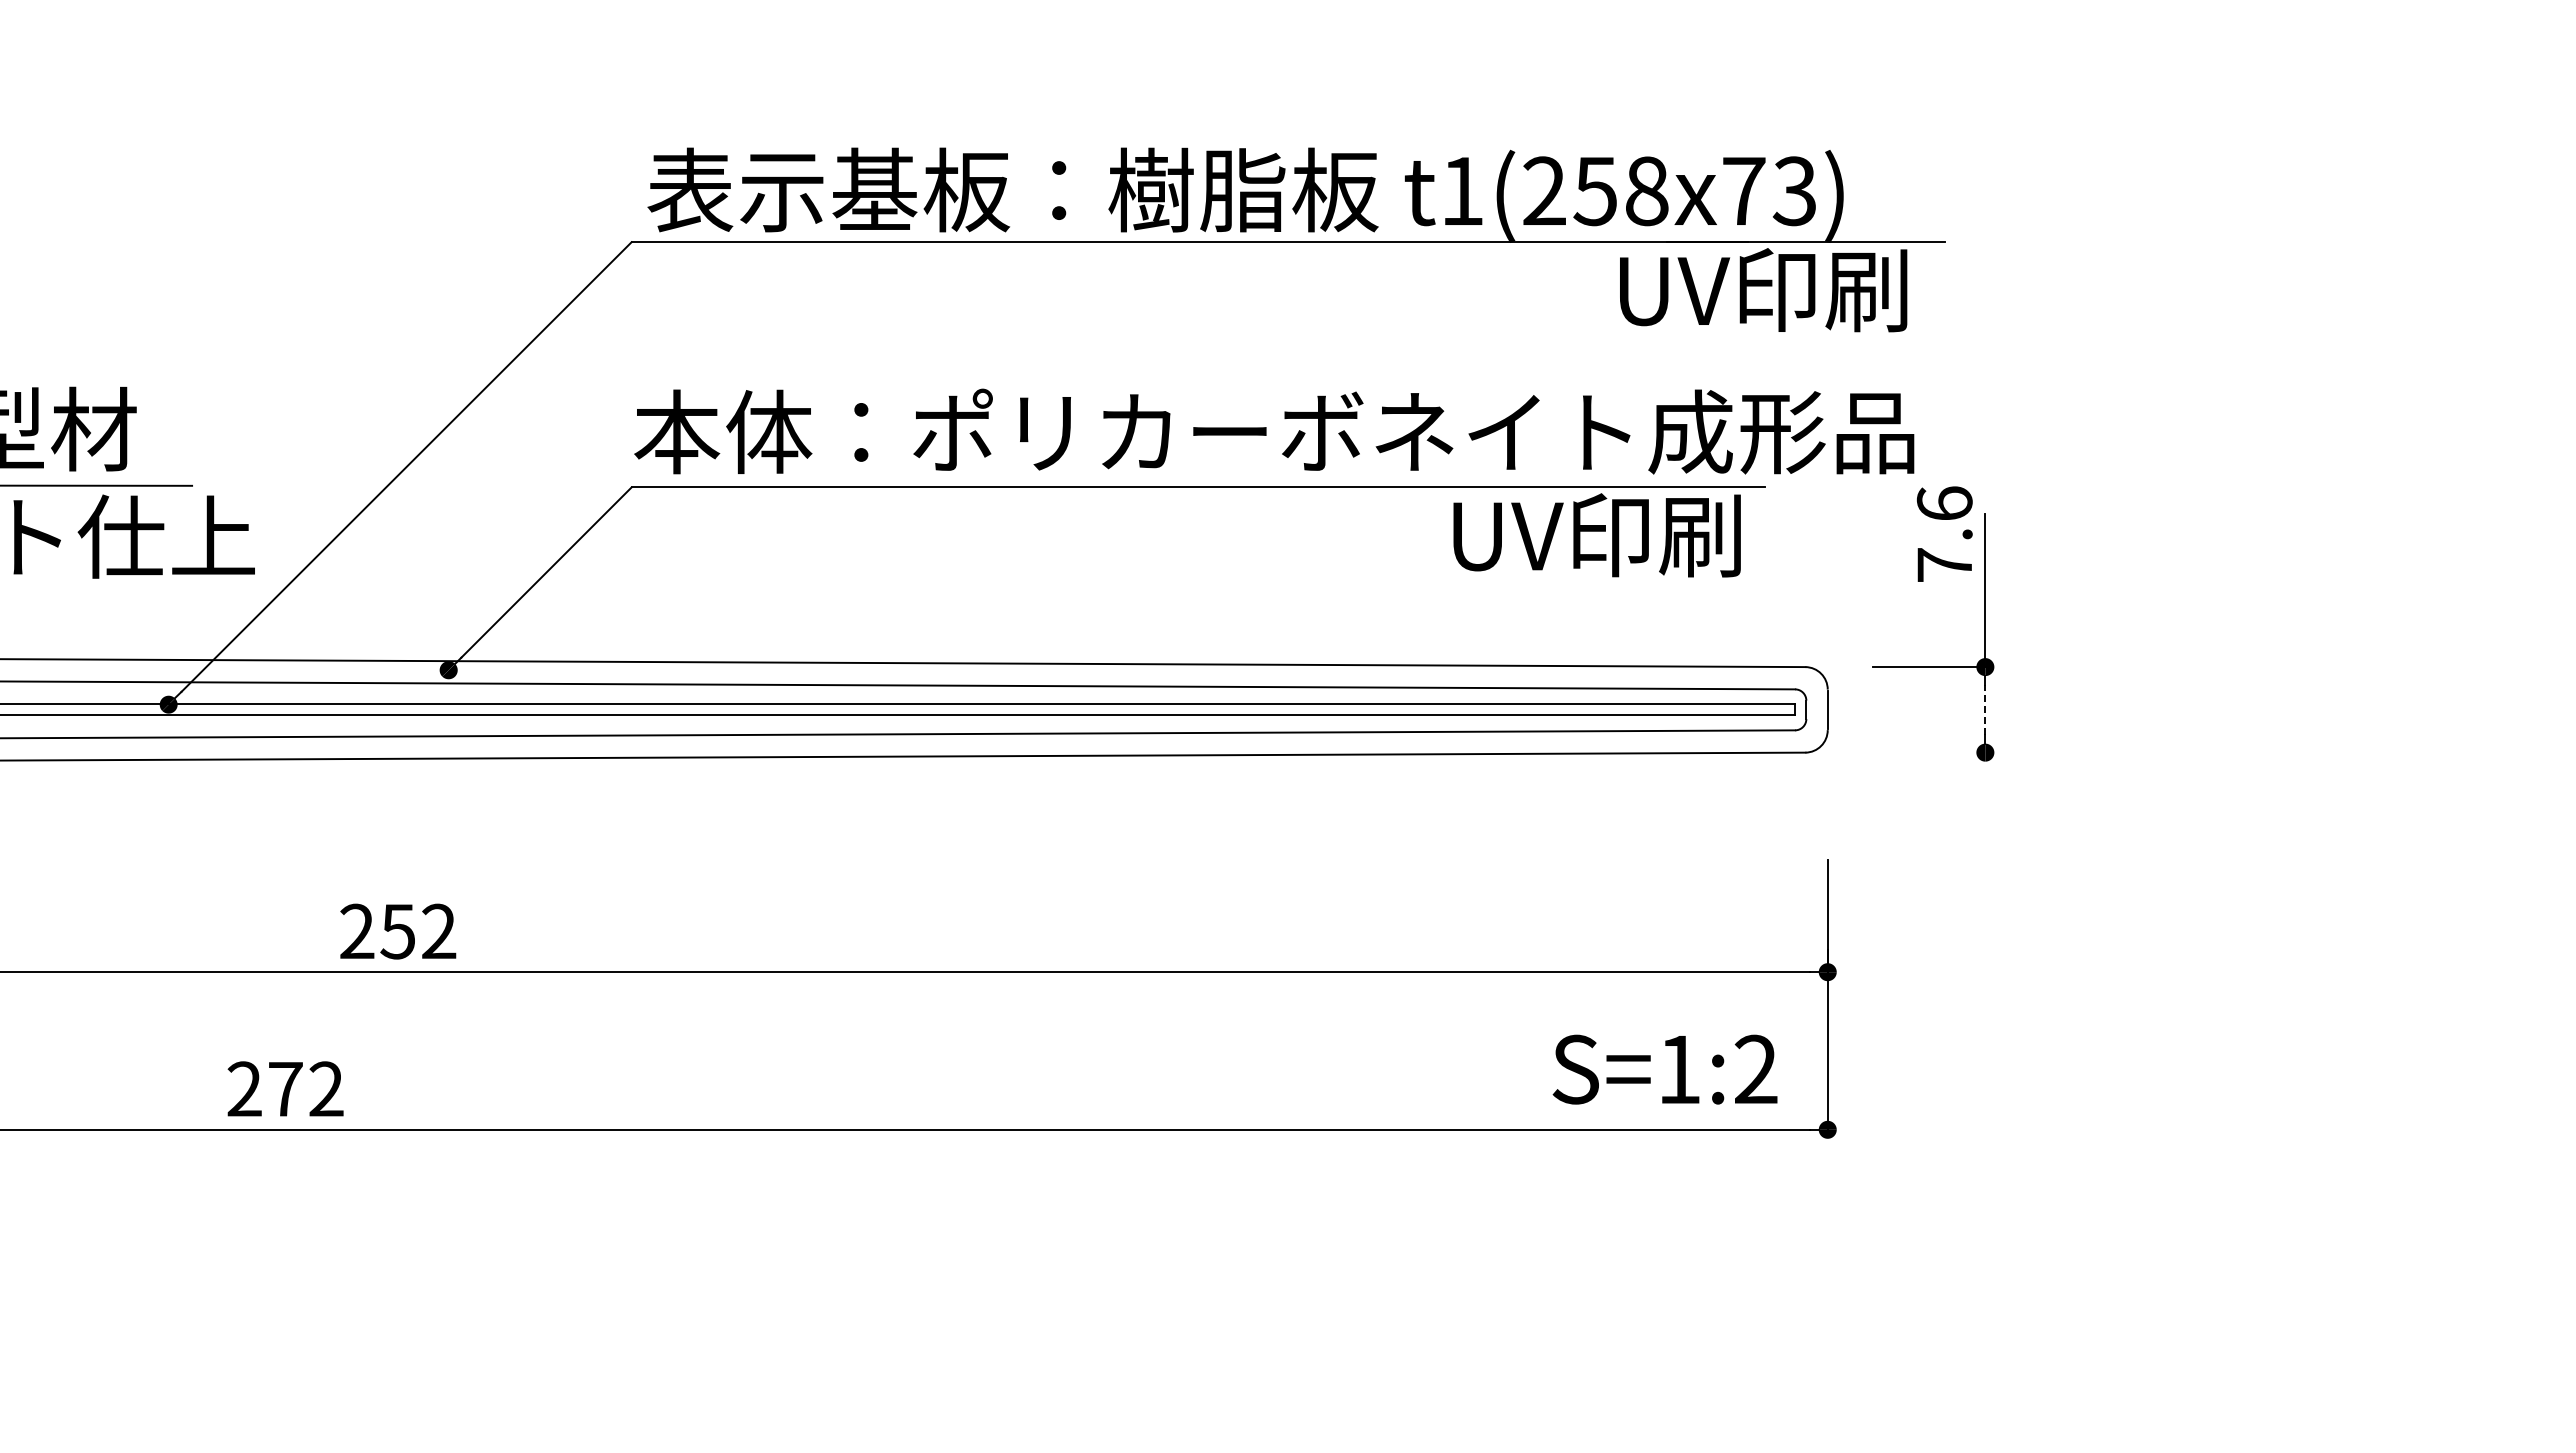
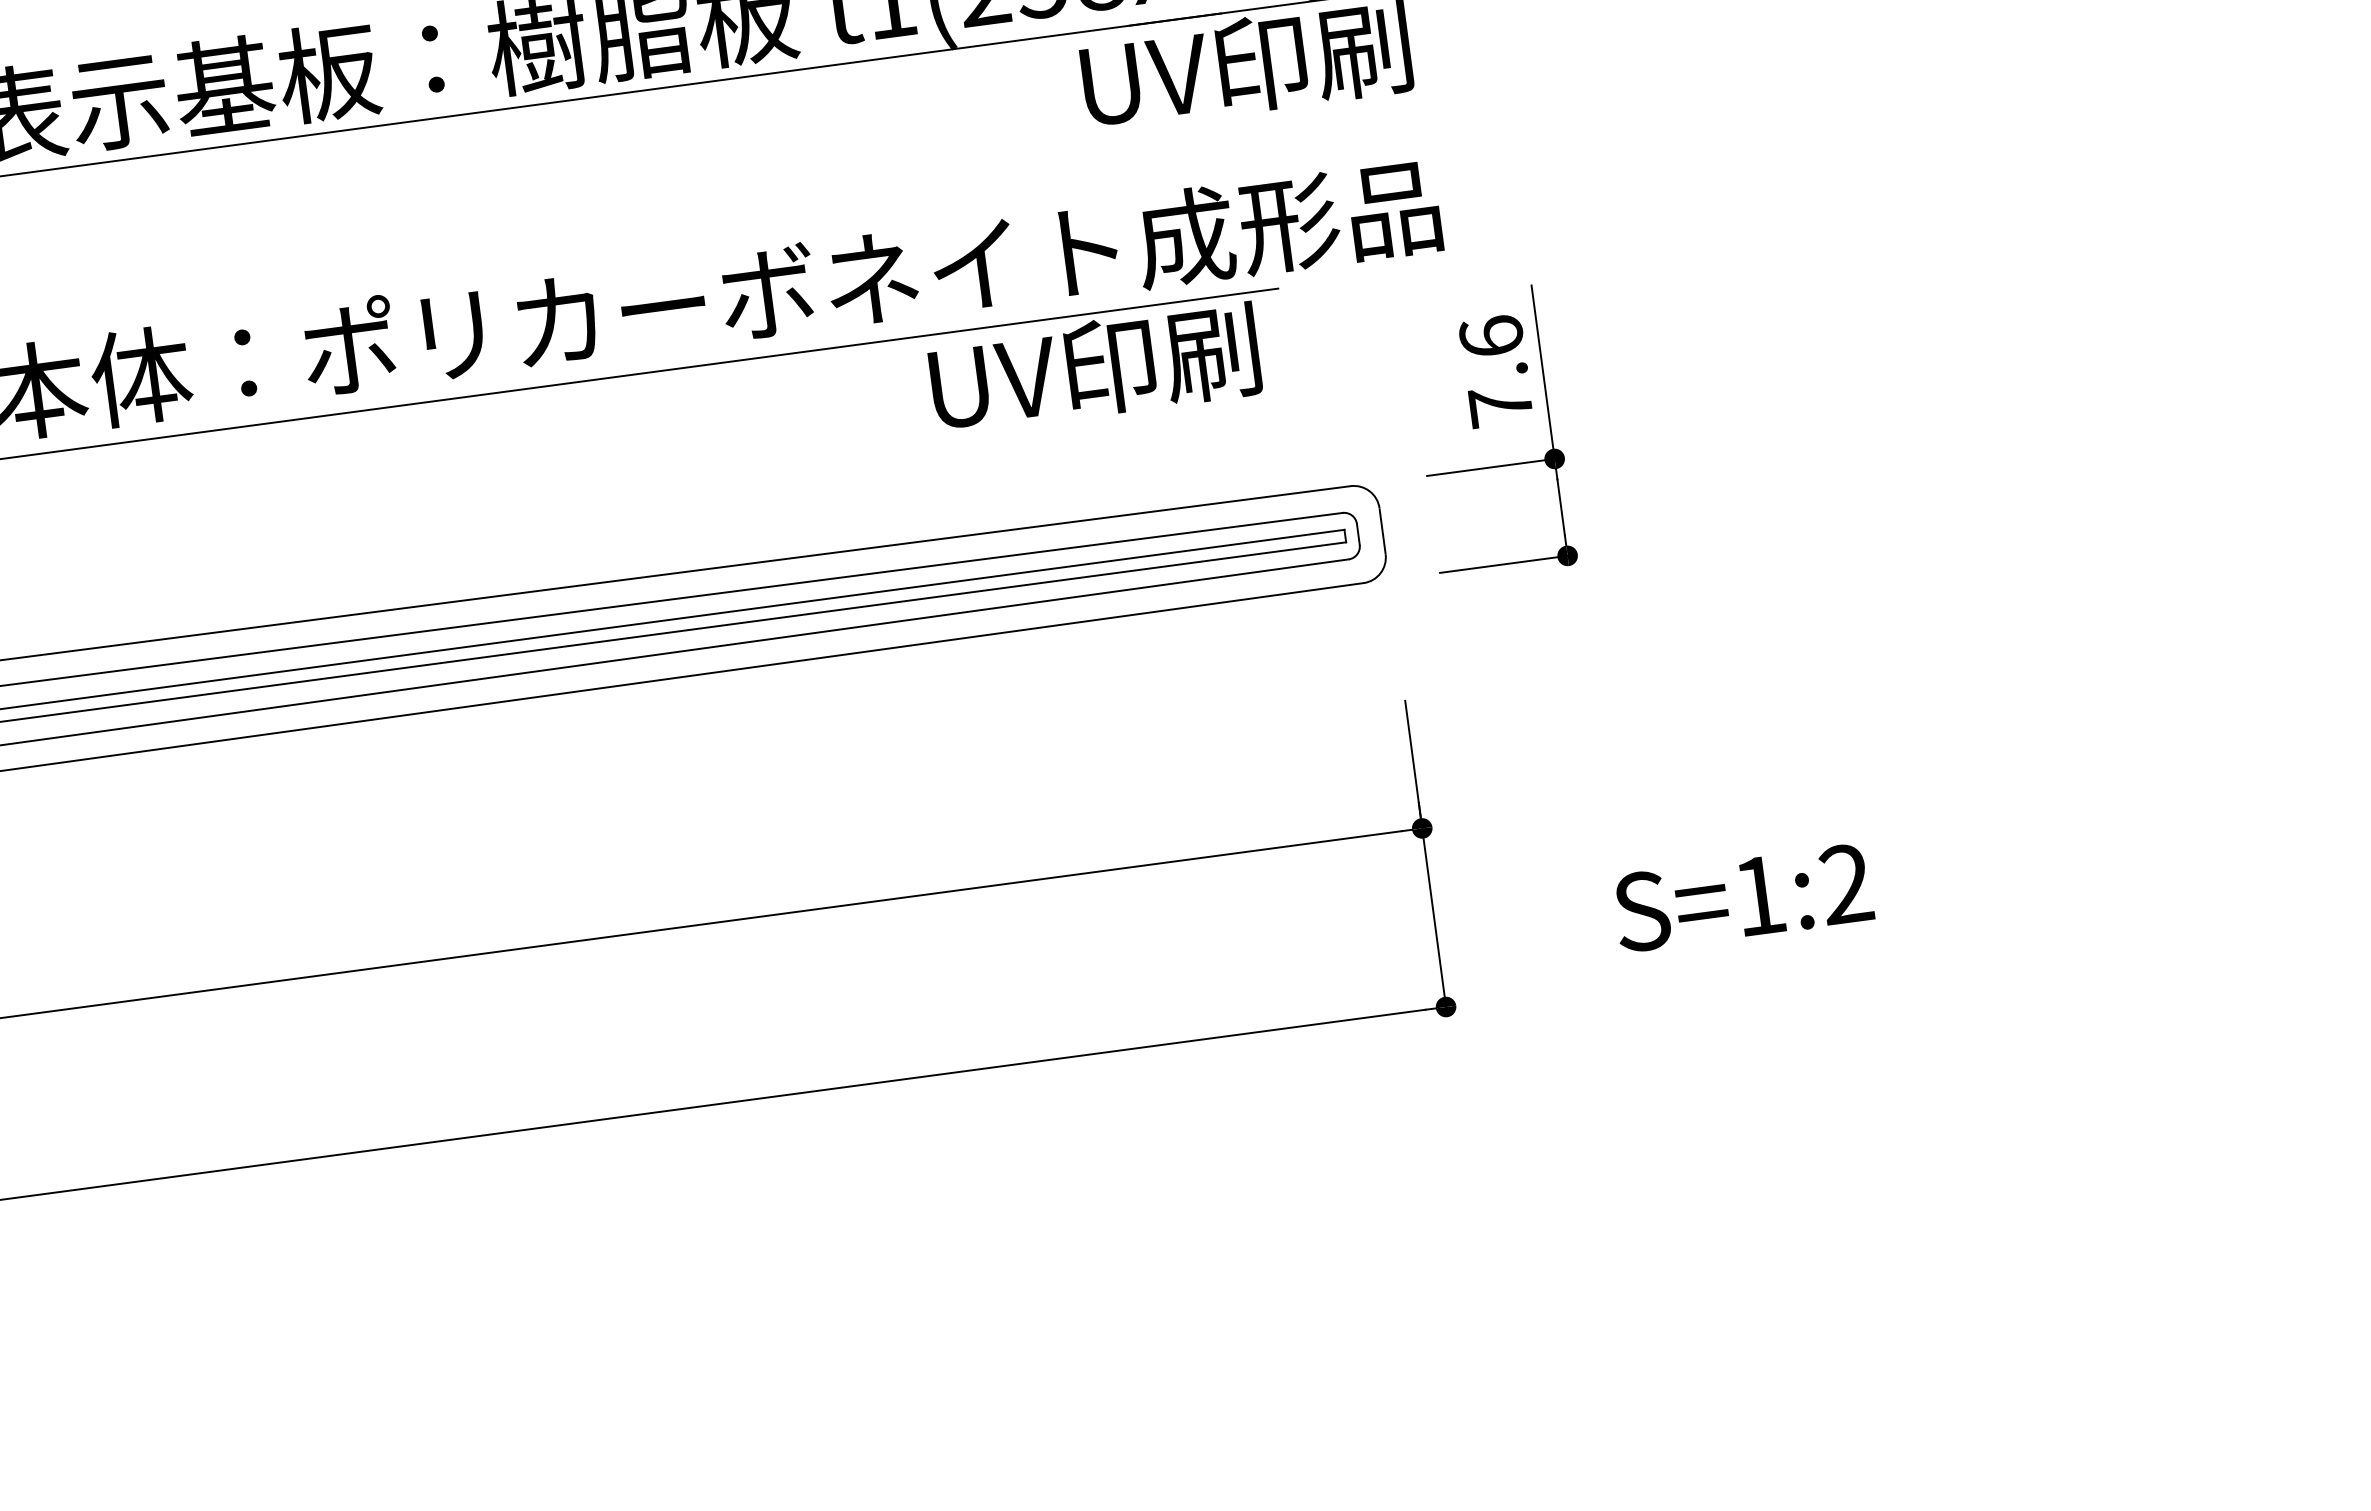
text: (1944, 533) -> (1495, 370), moved
line: (1985, 709) -> (1561, 506), dashed -> solid
line: (1928, 752) -> (1503, 564), added
text: (1664, 1069) -> (1742, 897), moved

